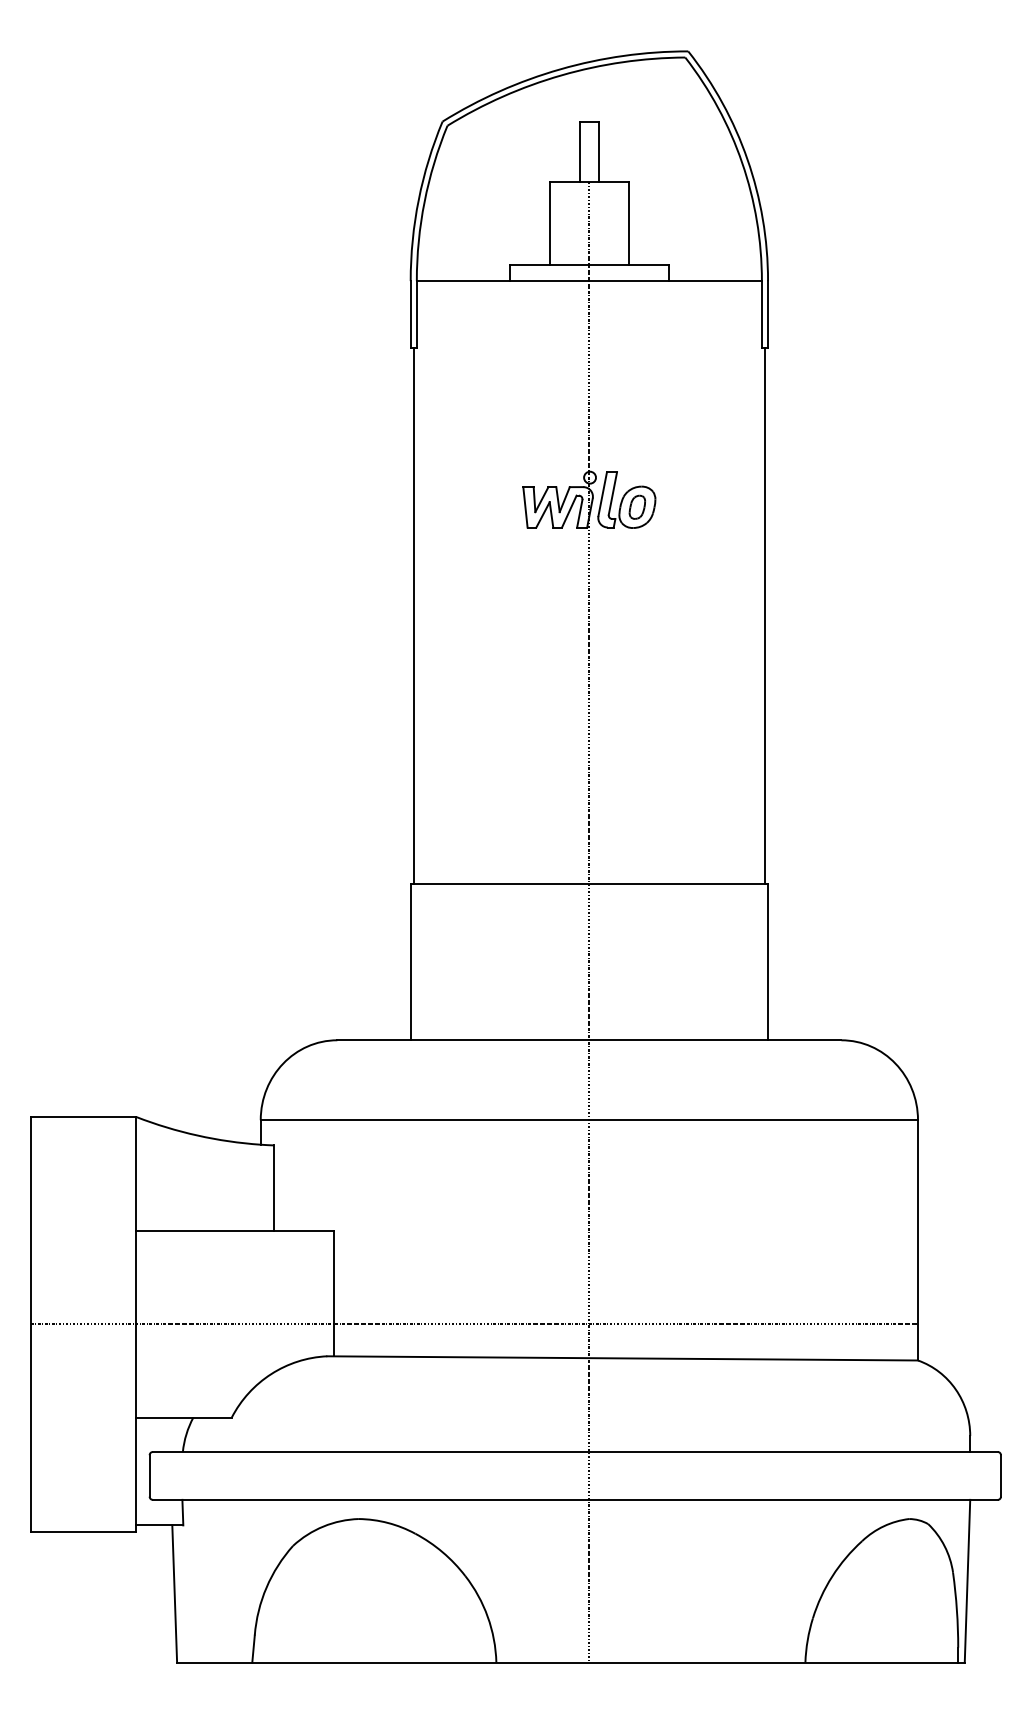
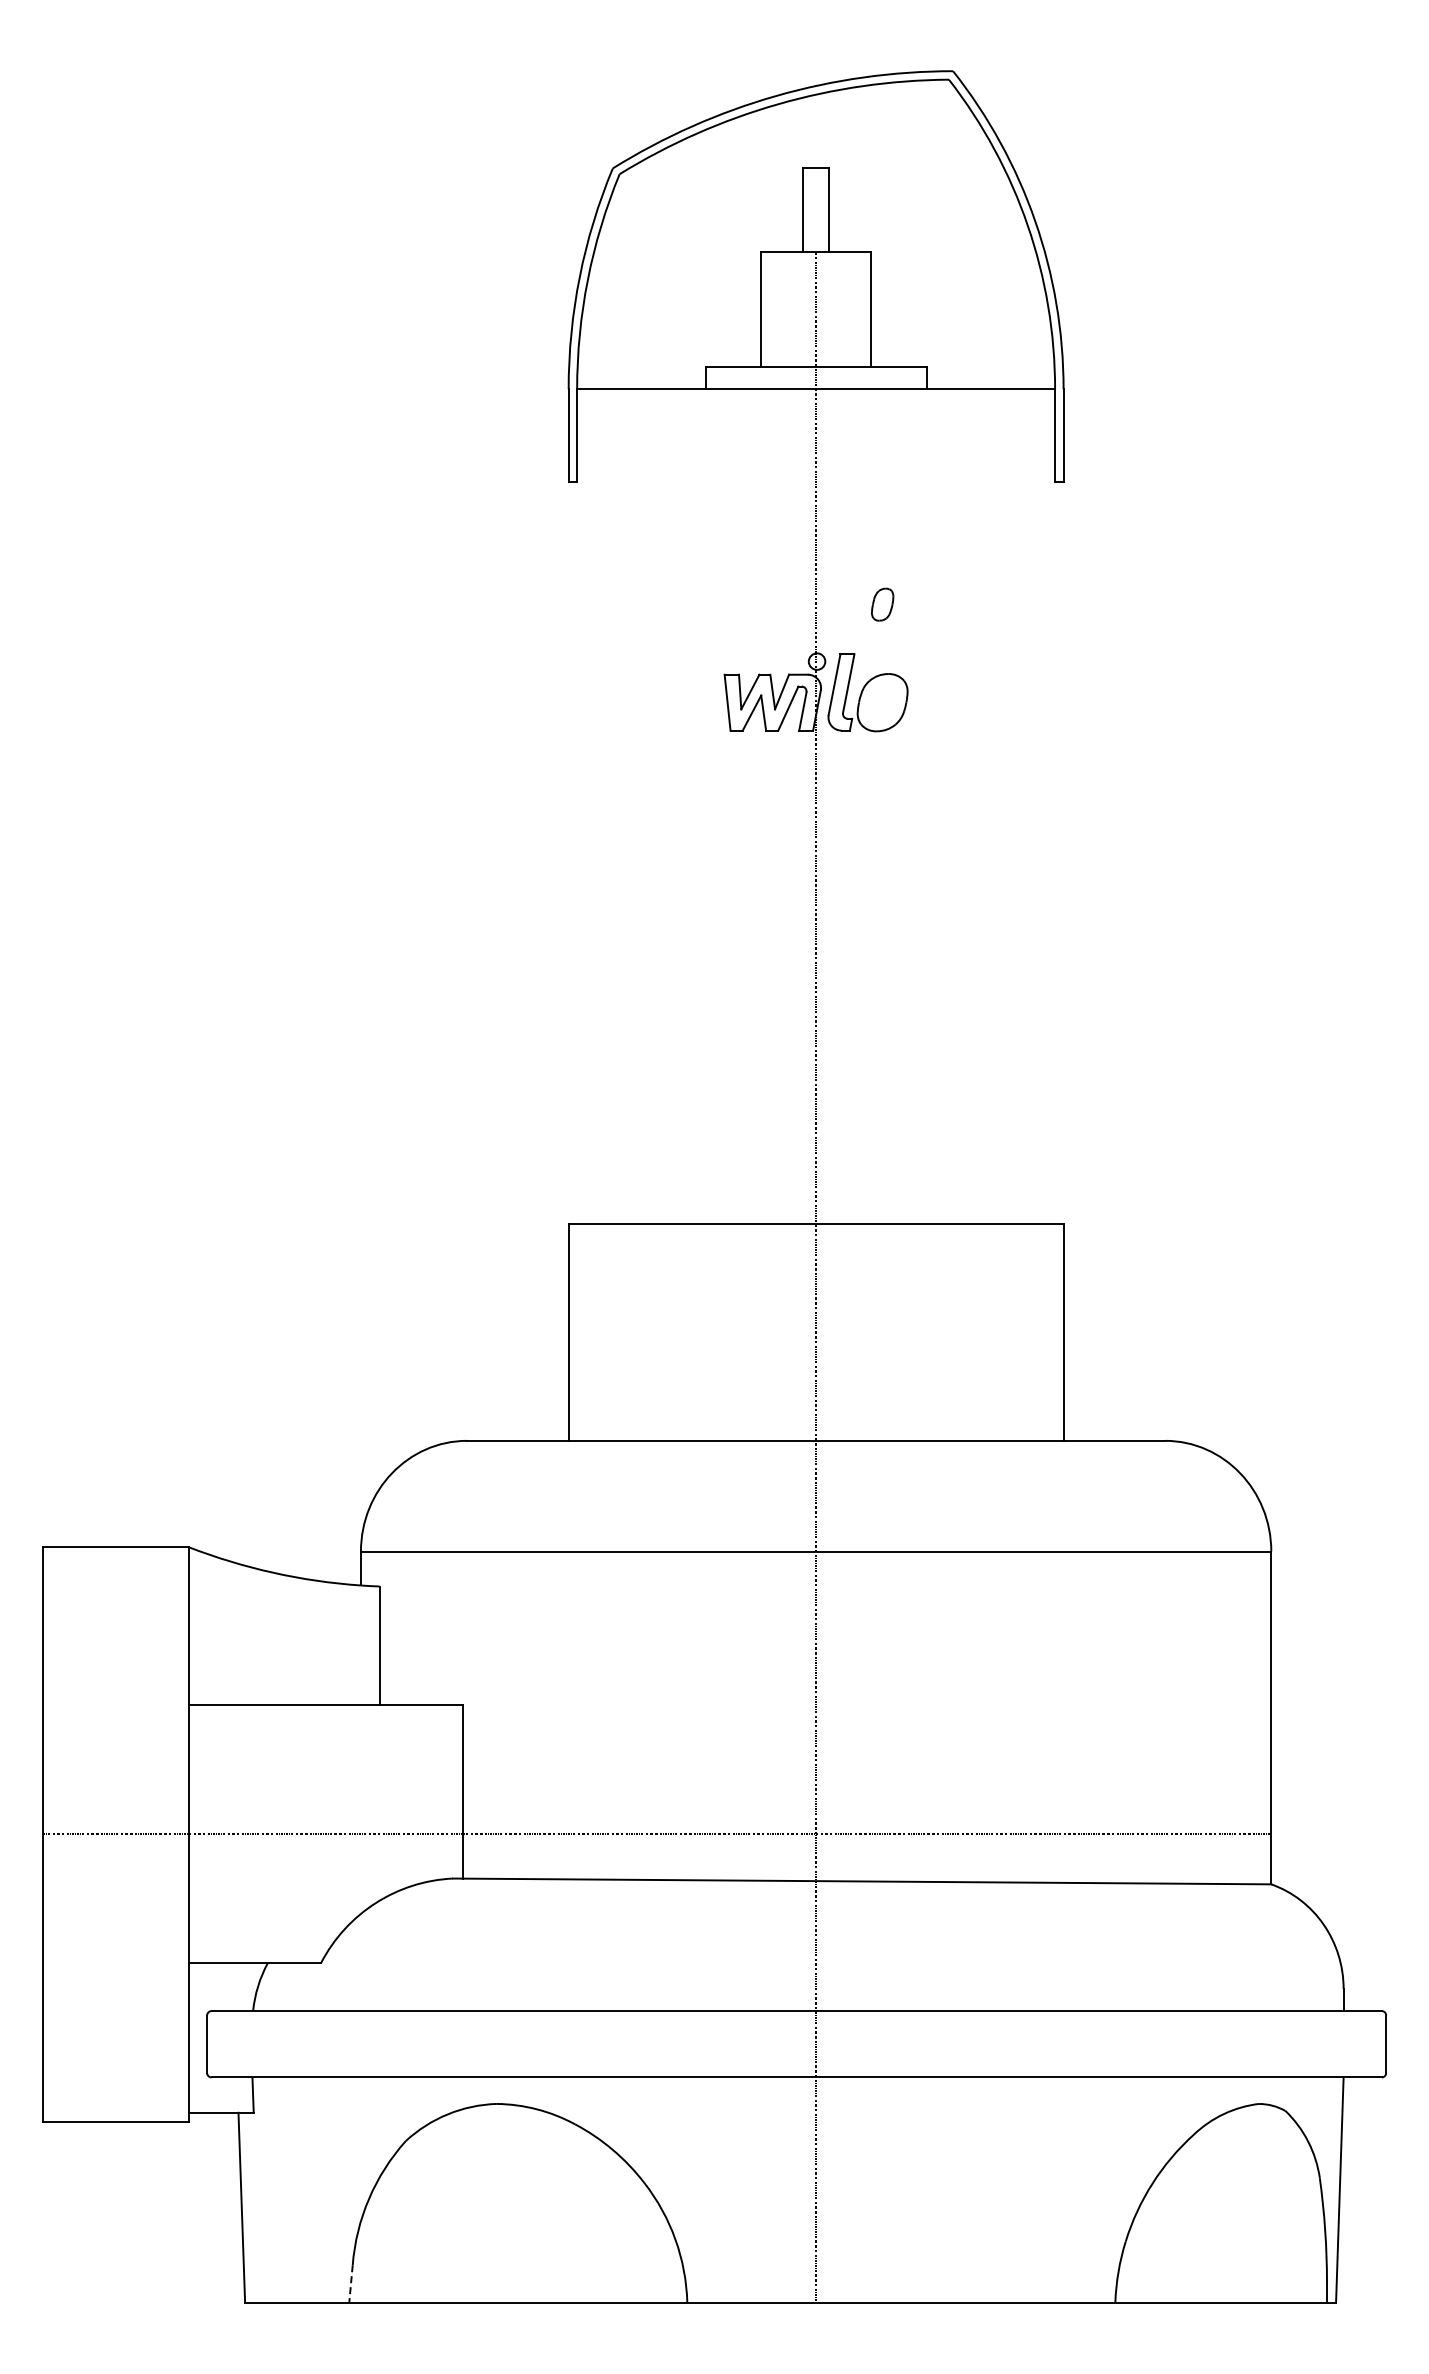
part: (637, 507) -> (882, 604), moved
line: (414, 615) -> (573, 852), removed
line: (765, 615) -> (1059, 852), removed
line: (253, 1649) -> (350, 2284), solid -> dashed

